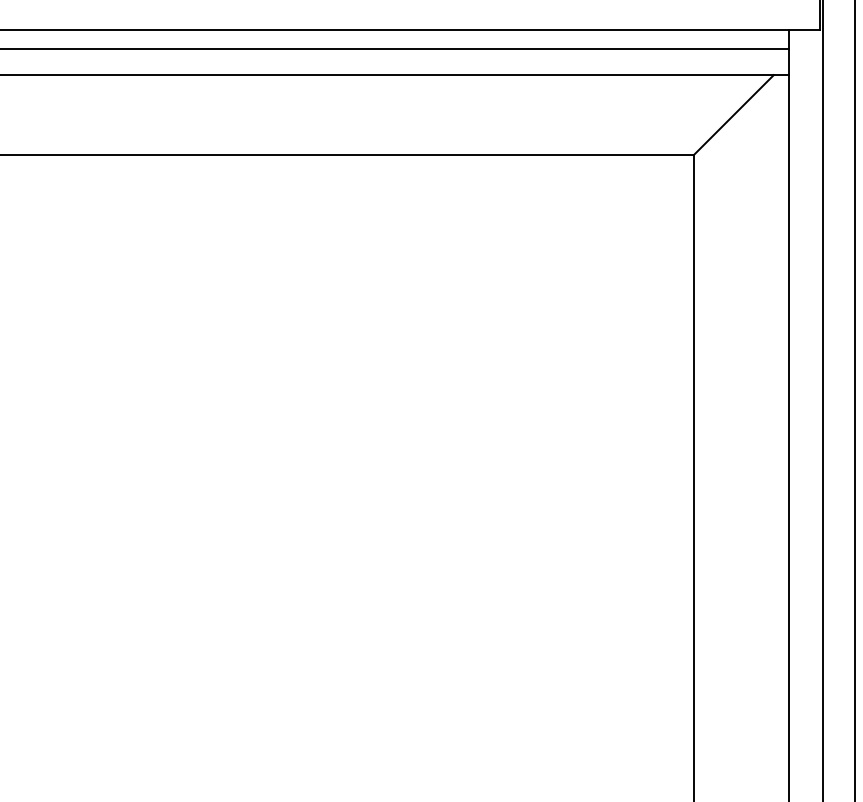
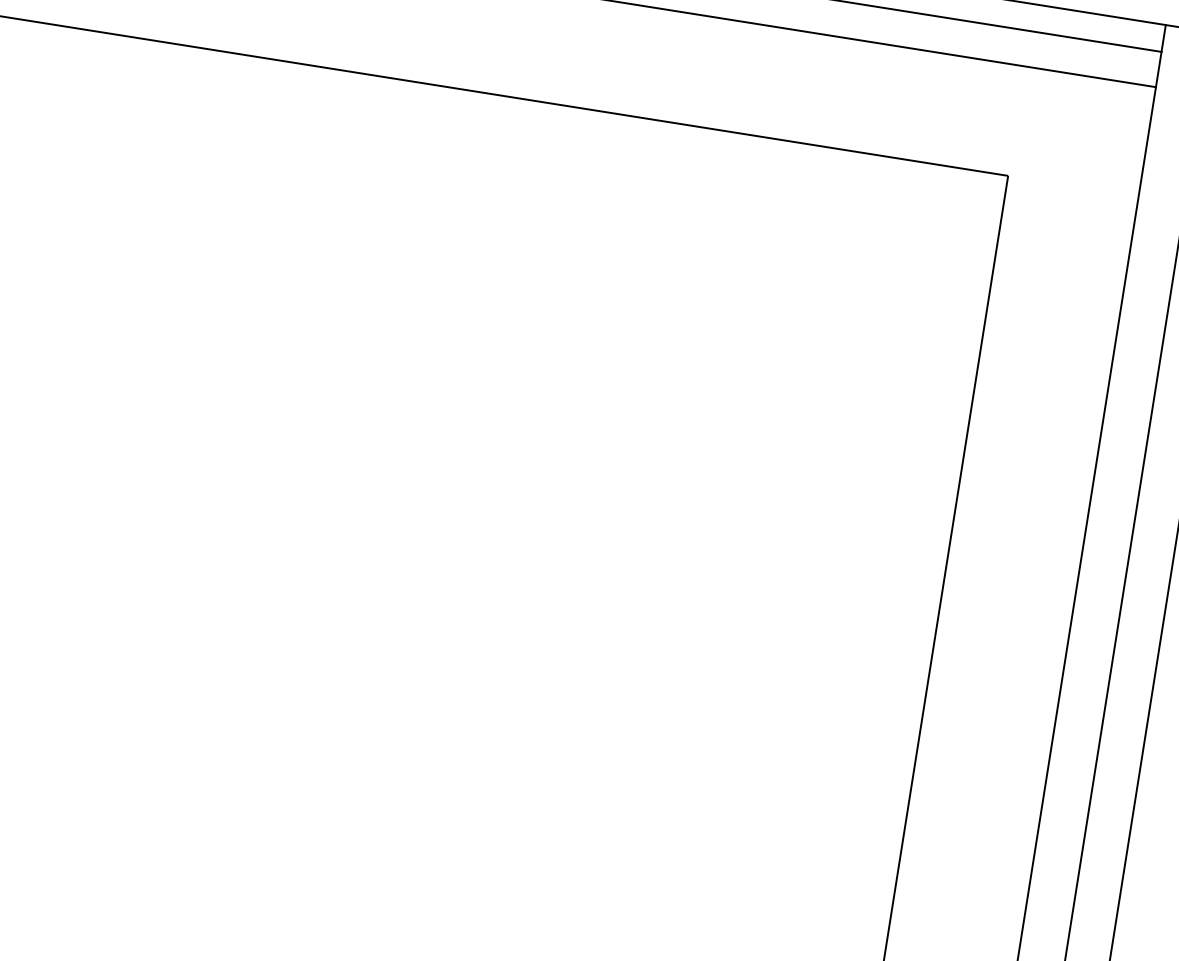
line: (733, 115) -> (1071, 130), removed

